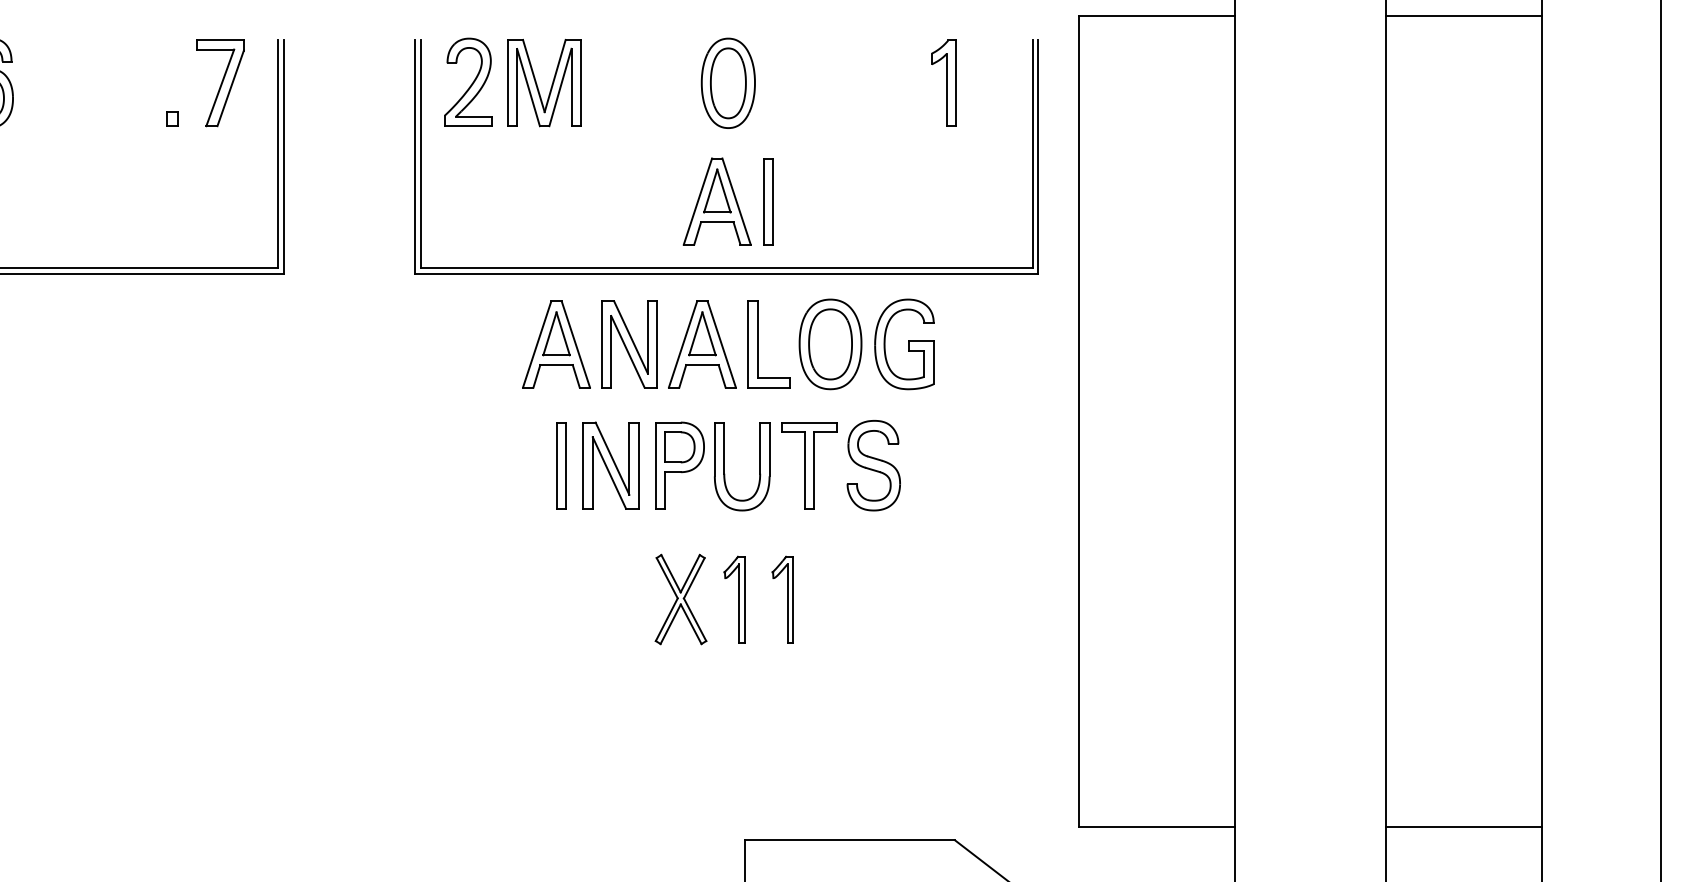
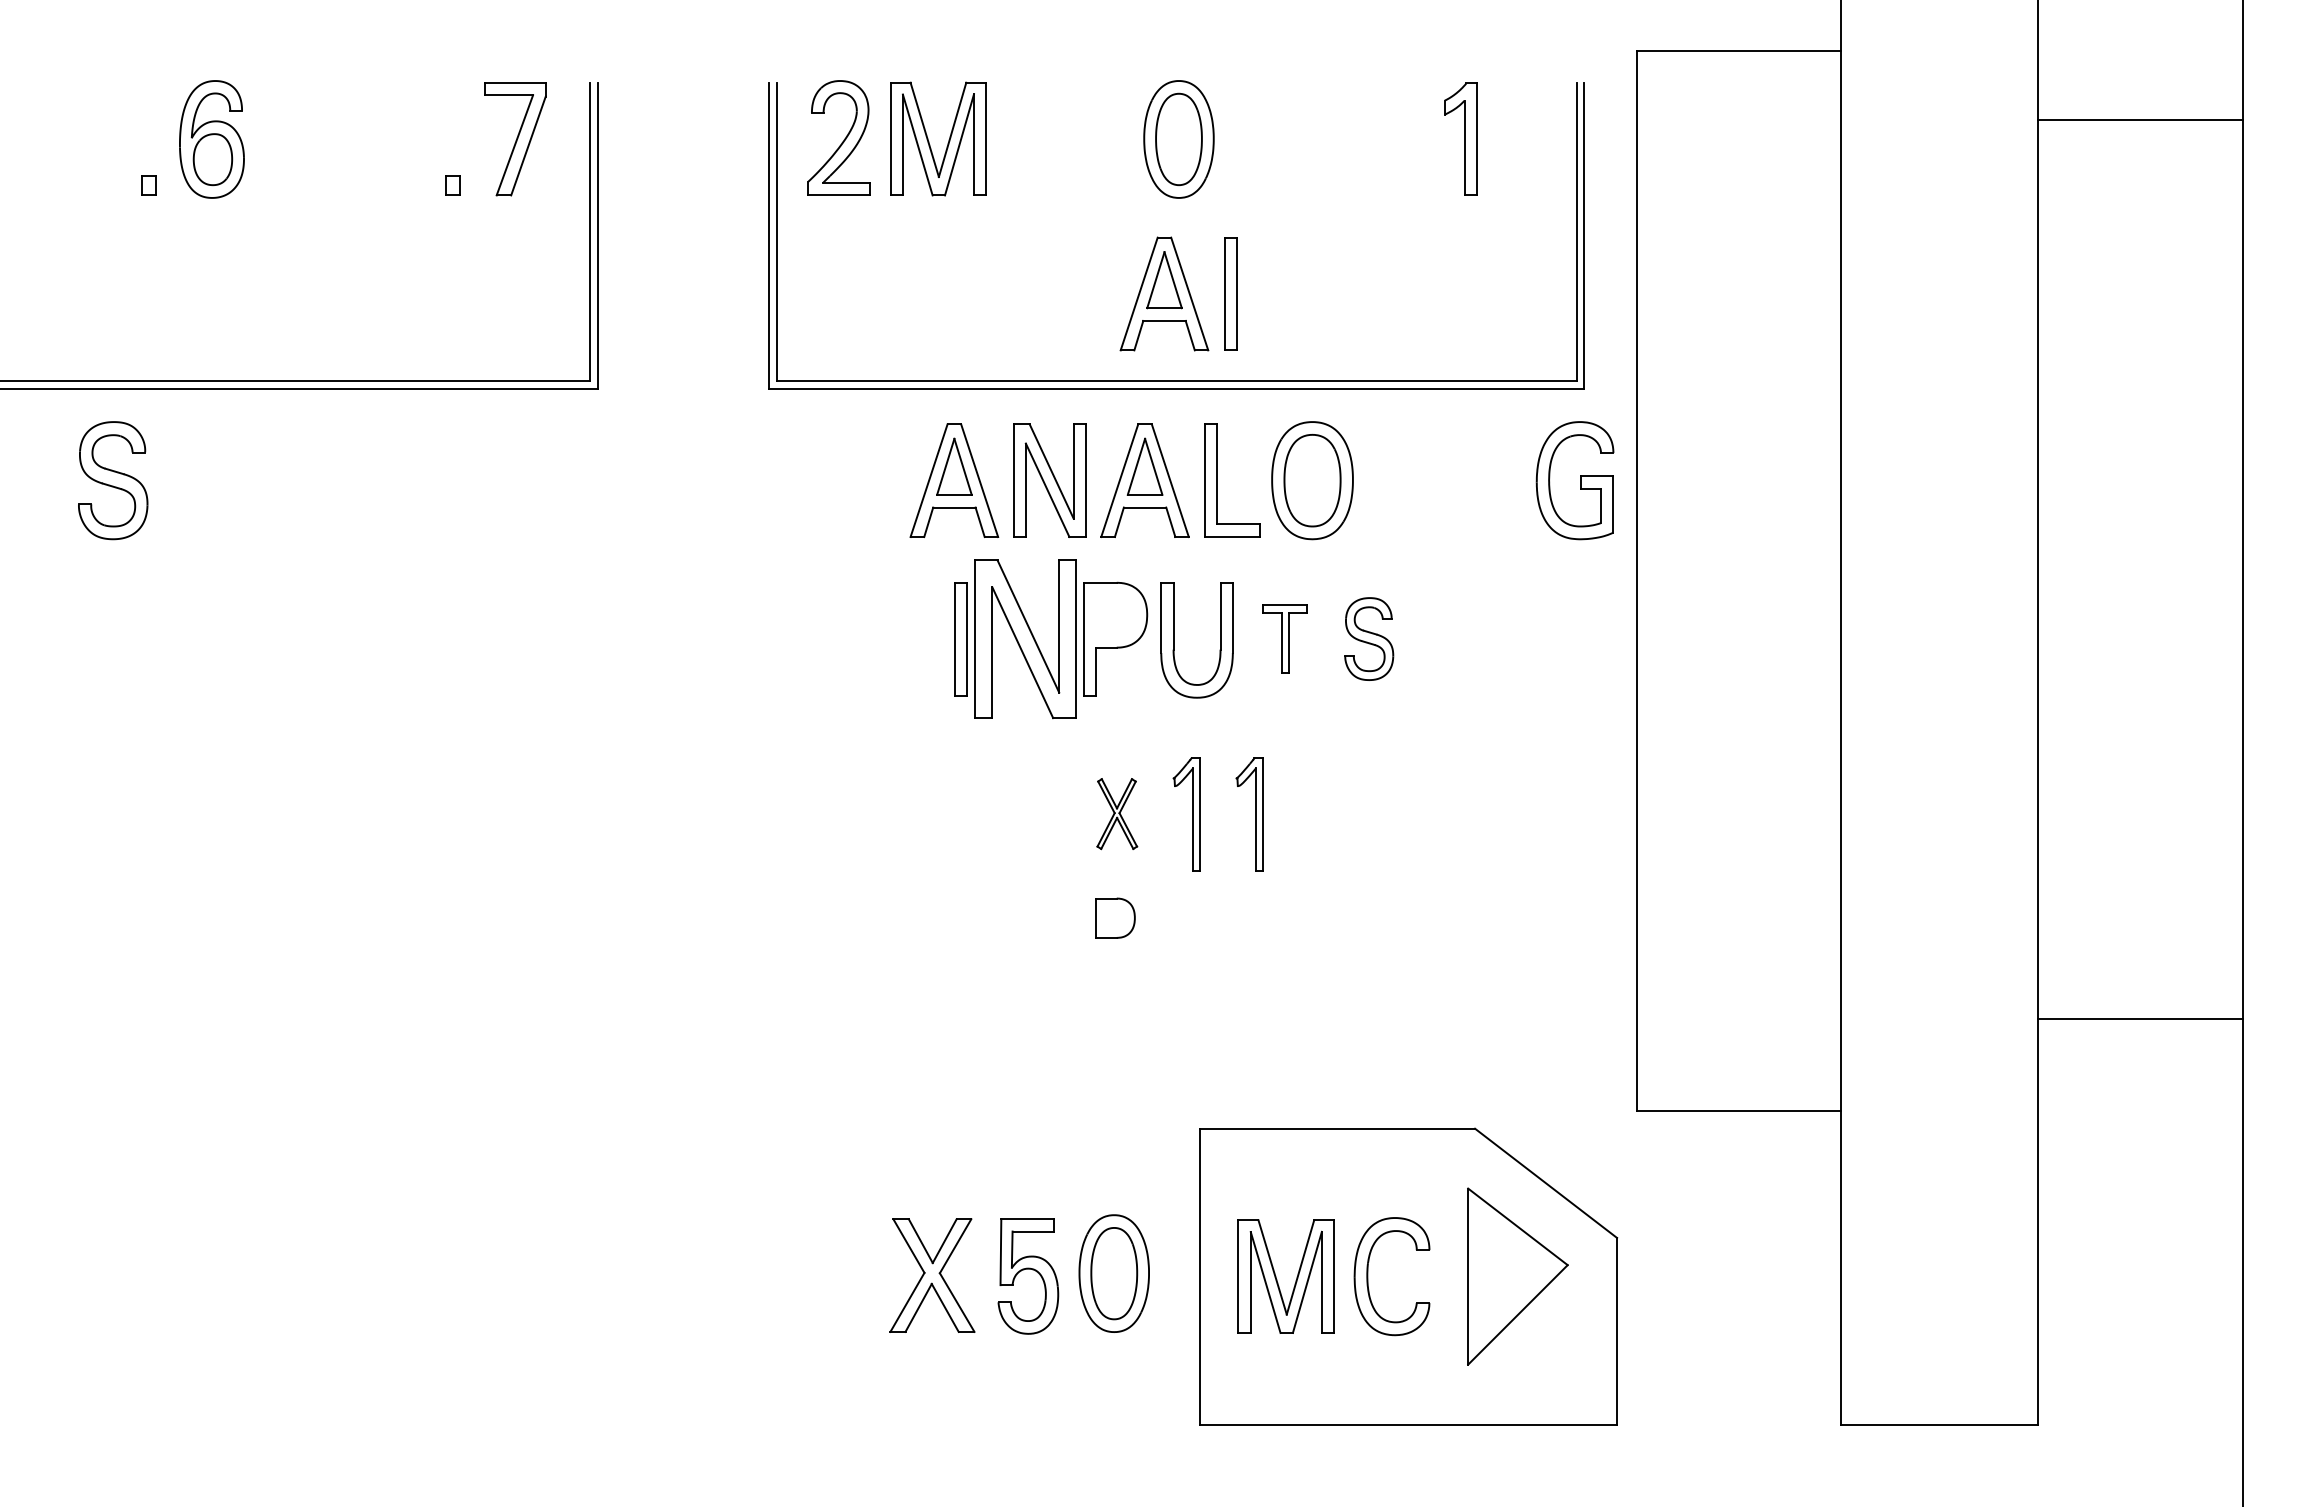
line: (1464, 15) -> (2140, 119), moved
part: (903, 344) -> (1574, 480), moved
part: (679, 446) -> (1115, 917), moved
part: (610, 465) -> (1025, 638), size x1.4
part: (809, 465) -> (1285, 639), size x0.6
part: (874, 465) -> (1369, 638), size x0.7
part: (681, 599) -> (1117, 813), size x0.6
line: (1464, 827) -> (2140, 1019), moved

